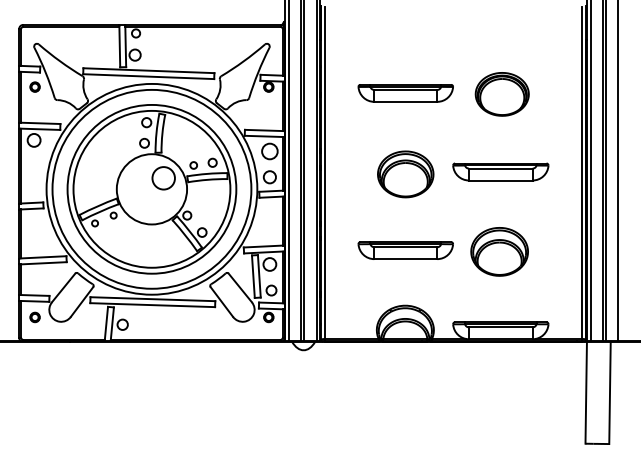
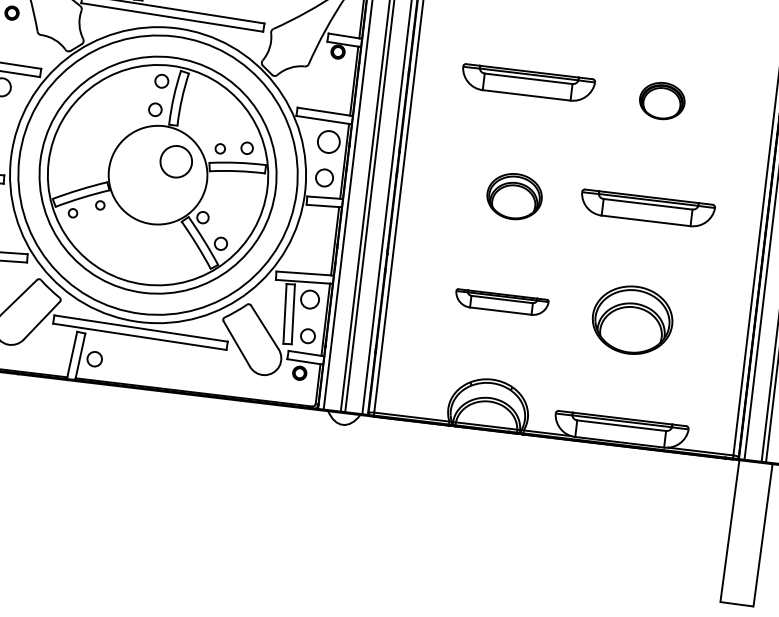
part: (501, 94) -> (661, 101), size x0.6
part: (405, 174) -> (514, 196), size x0.7
part: (405, 250) -> (501, 302), size x0.7

